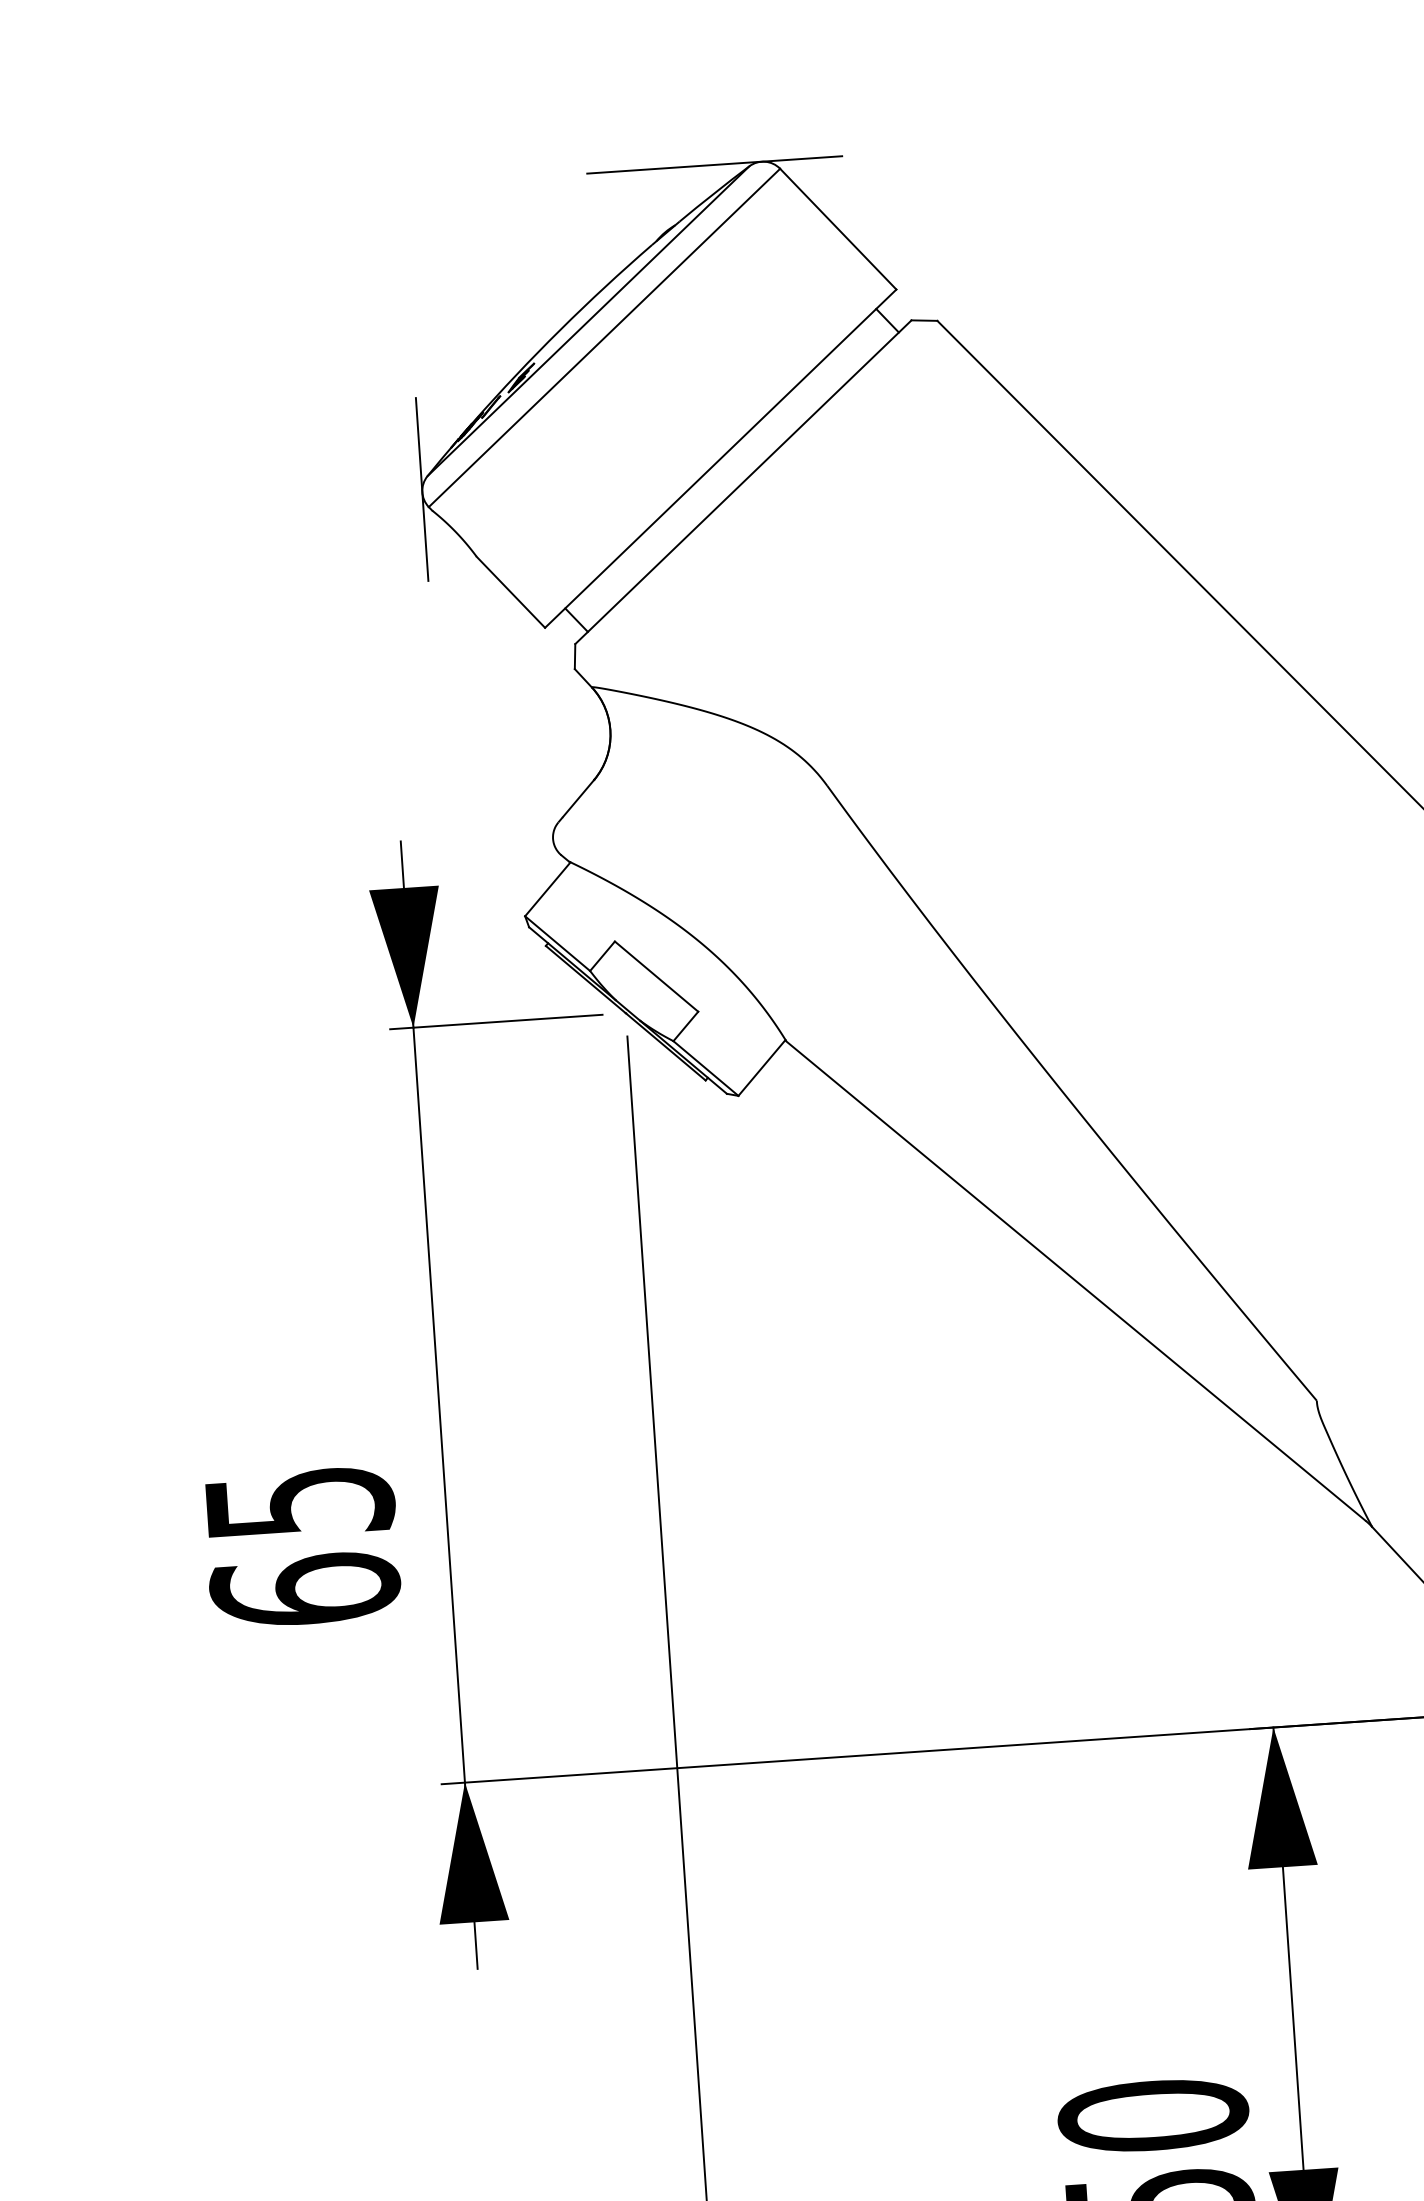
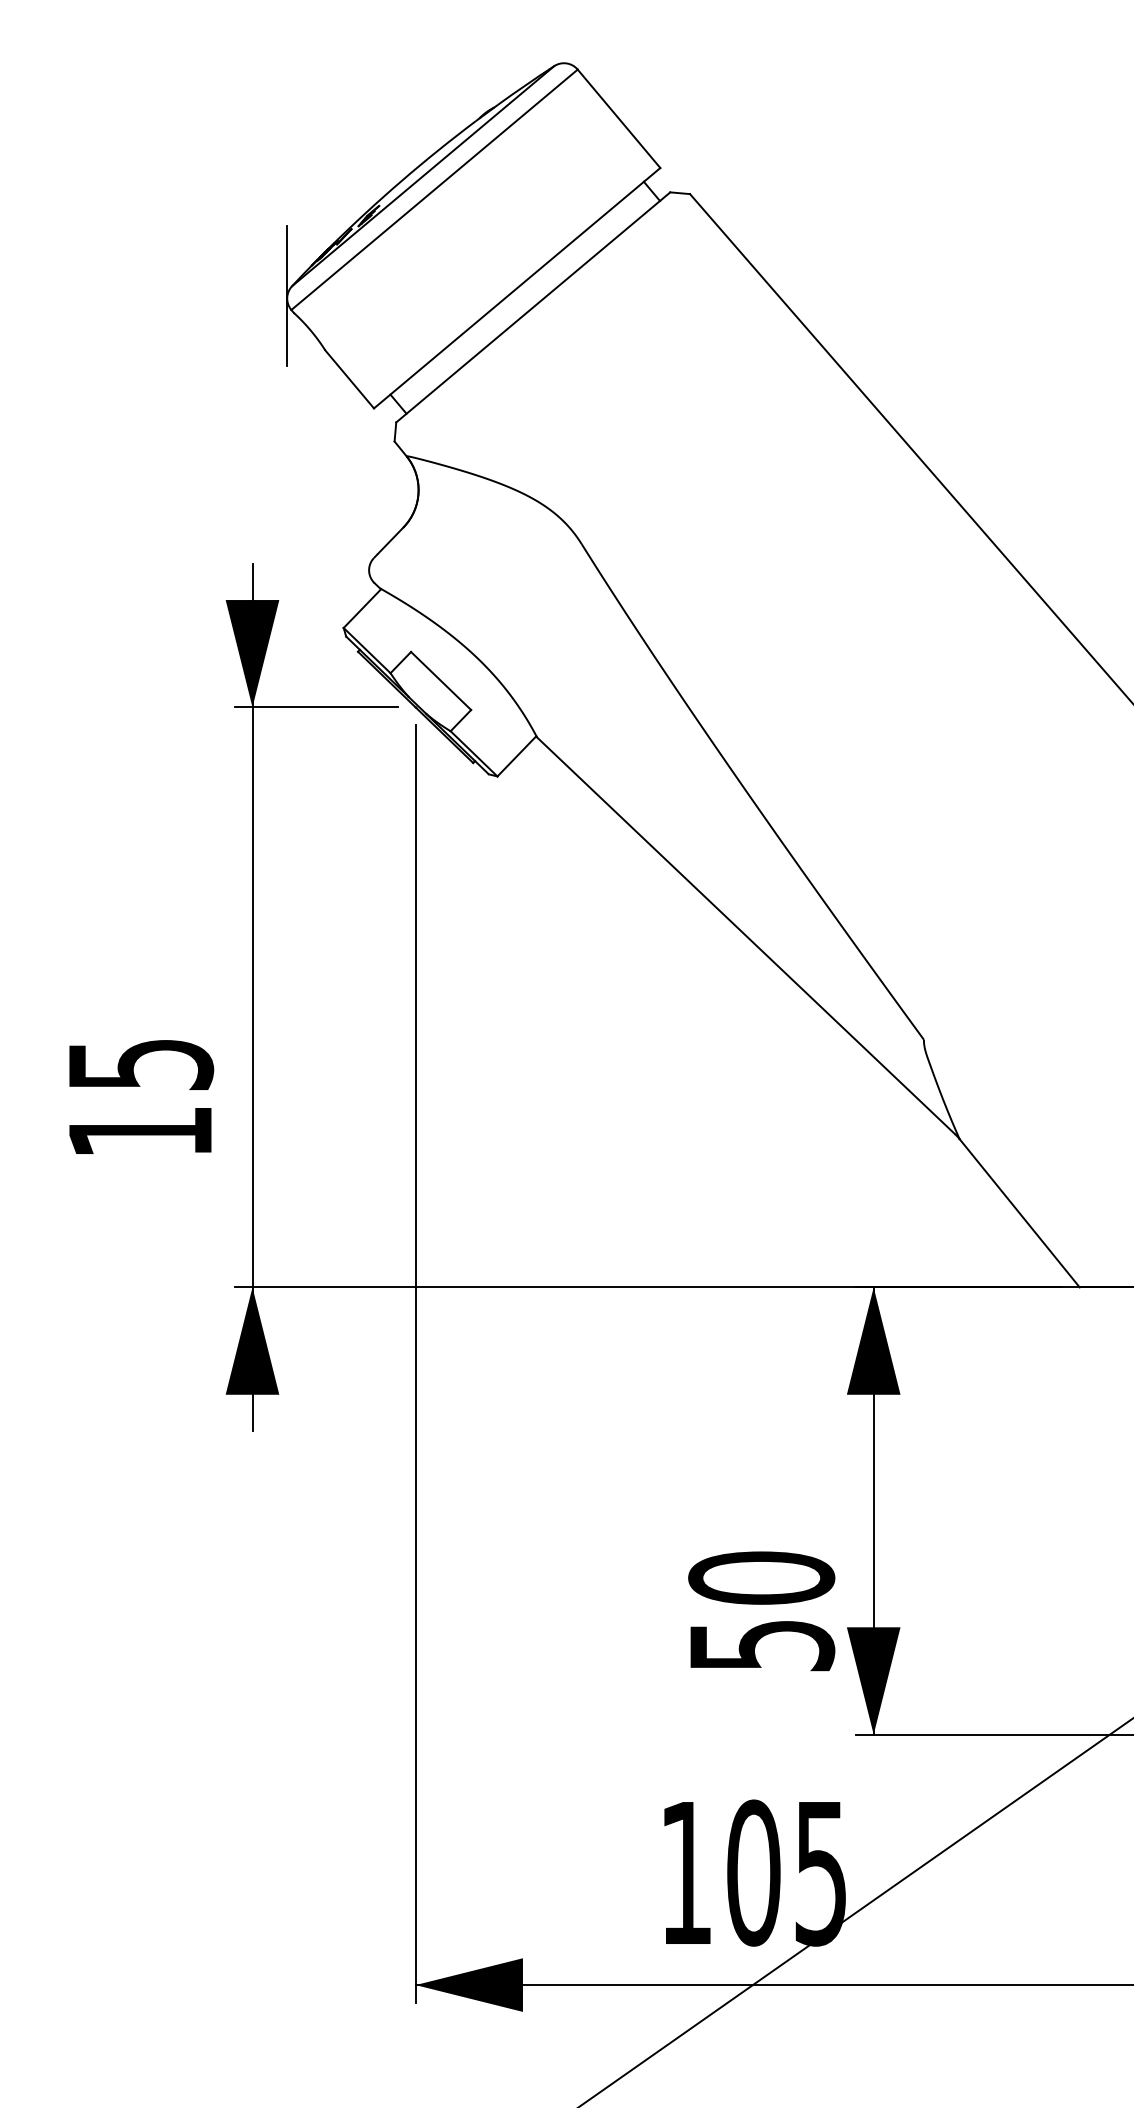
line: (714, 165) -> (527, 63), removed
text: (305, 1589) -> (140, 1131), 65 -> 15

